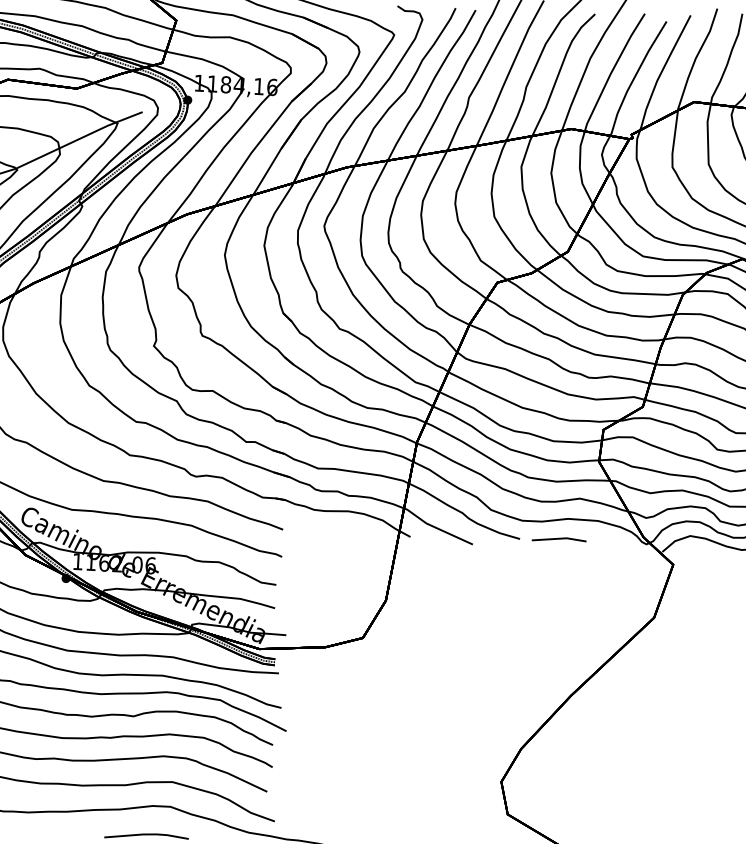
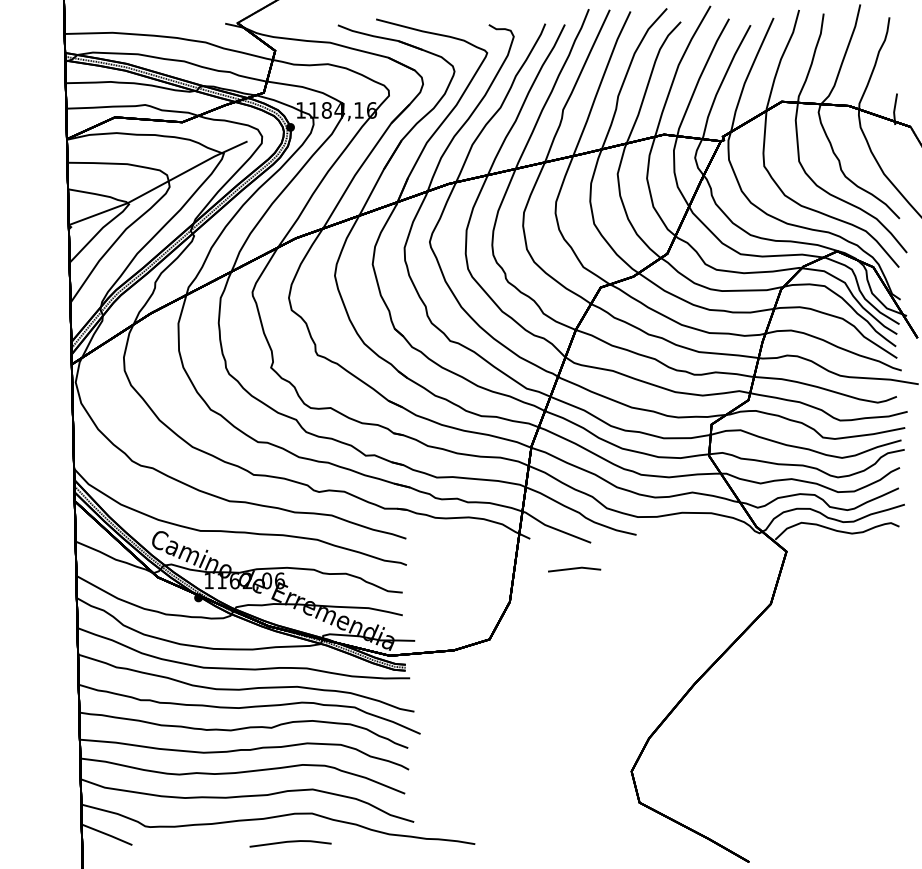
line: (559, 539) -> (574, 569), moved

